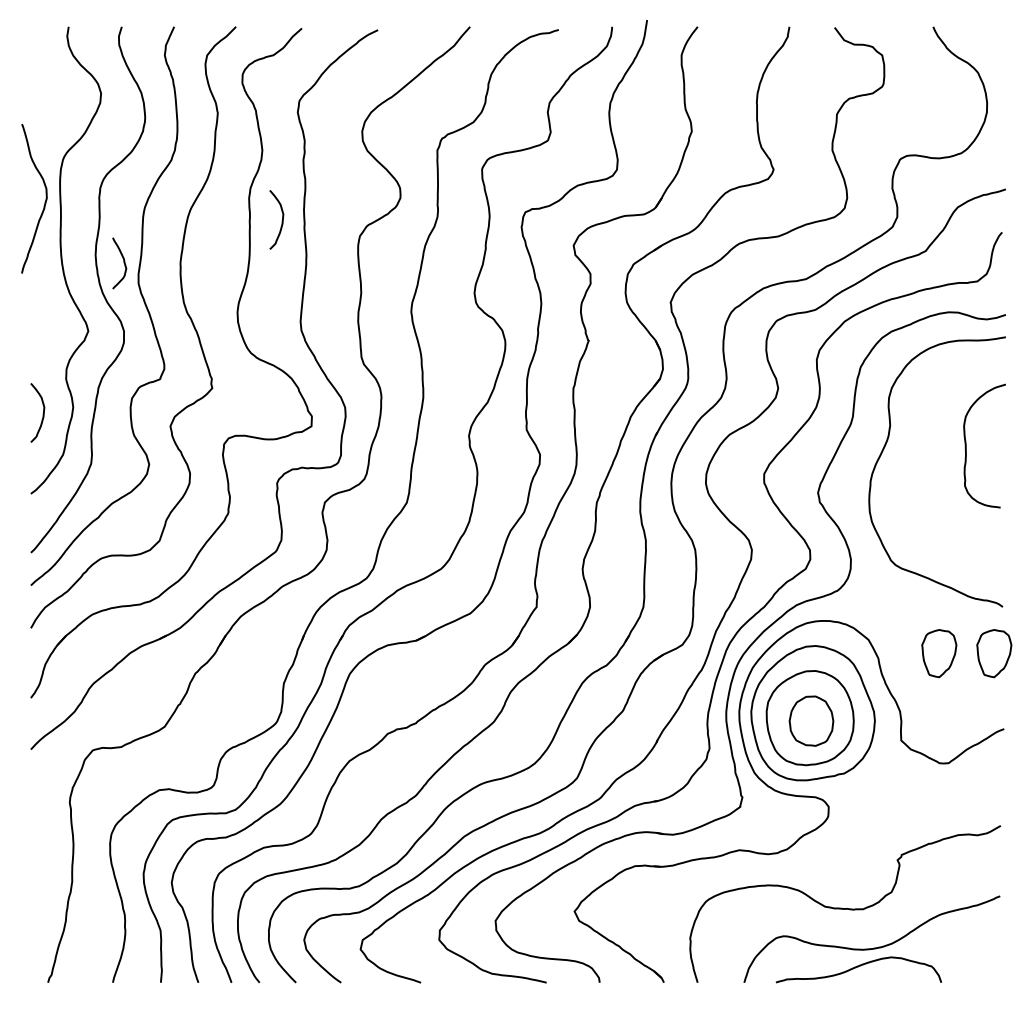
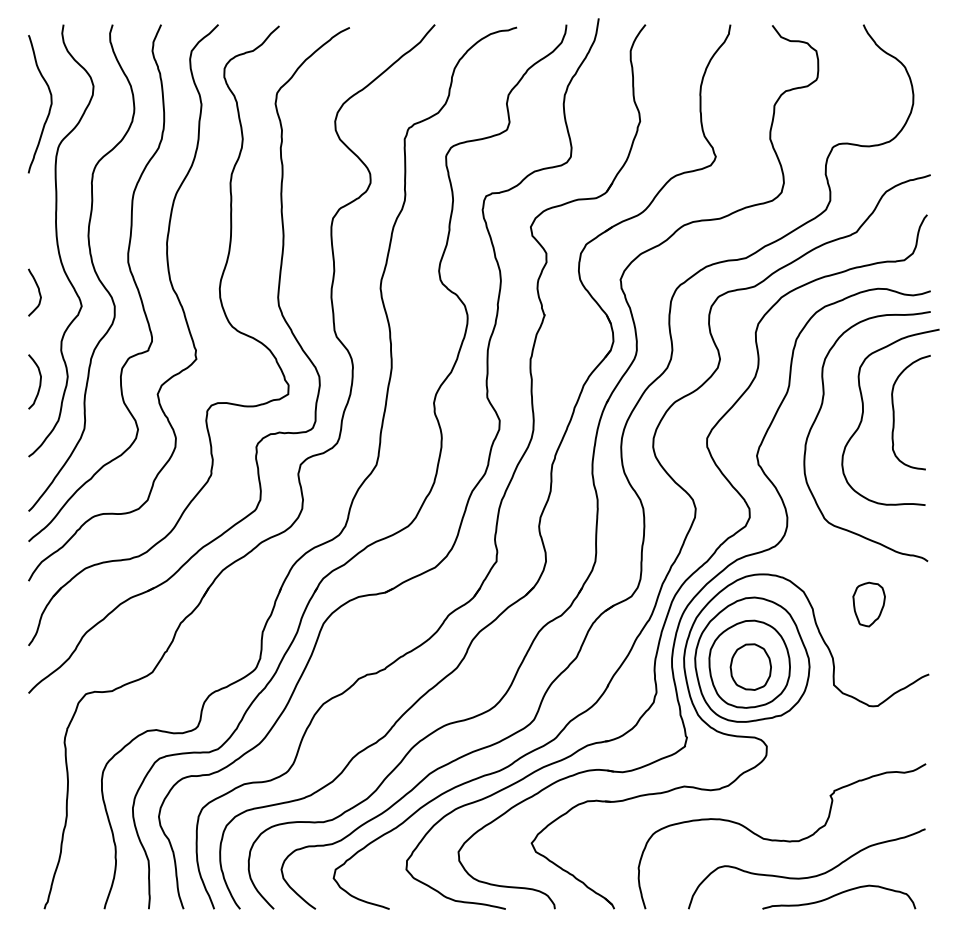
curve: (44, 202) -> (49, 107), moved
curve: (281, 220) -> (260, 203), removed
curve: (123, 263) -> (38, 292), moved
curve: (933, 447) -> (863, 413), added
part: (994, 653) -> (920, 604), removed
curve: (858, 967) -> (838, 895), moved

